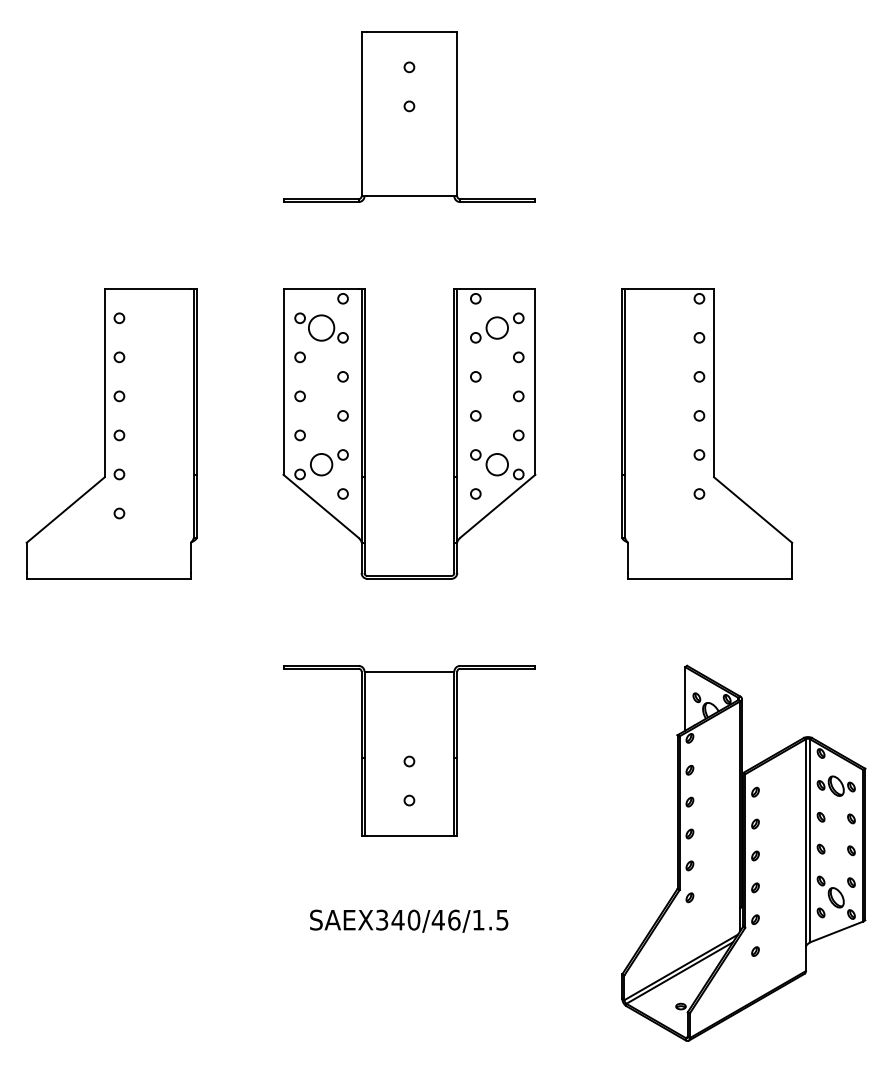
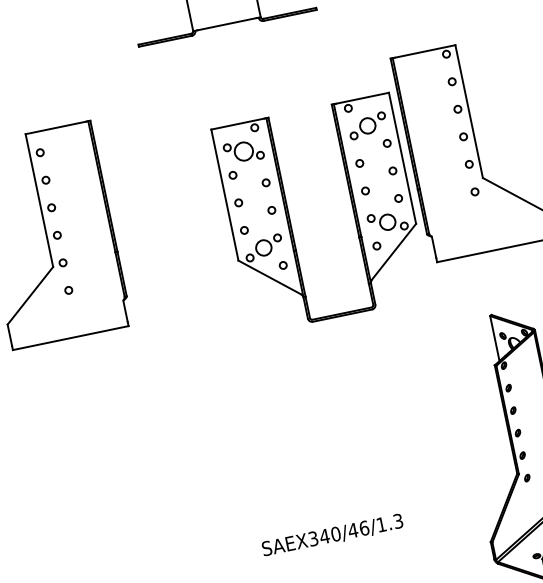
part: (365, 433) -> (290, 219), moved
part: (409, 750) -> (307, 415), removed
text: (502, 919) -> (398, 520), SAEX340/46/1.5 -> SAEX340/46/1.3

